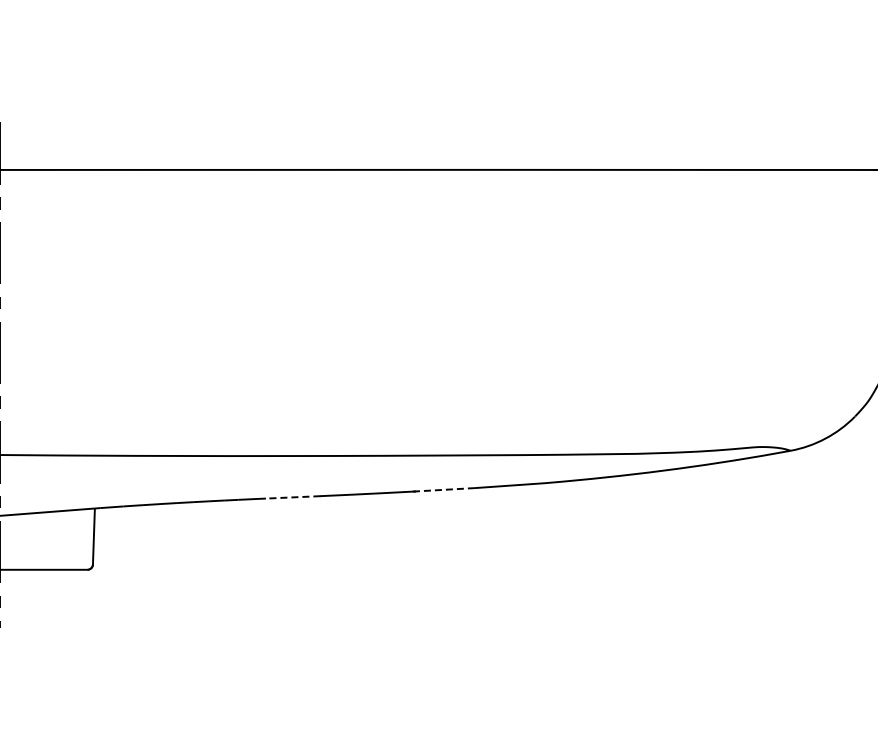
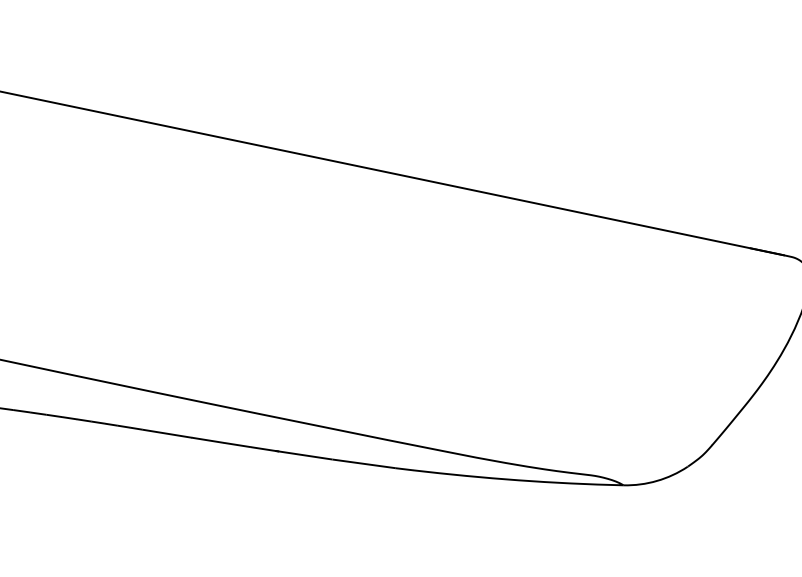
line: (443, 489) -> (304, 454), dashed -> solid
line: (292, 497) -> (166, 433), dashed -> solid

